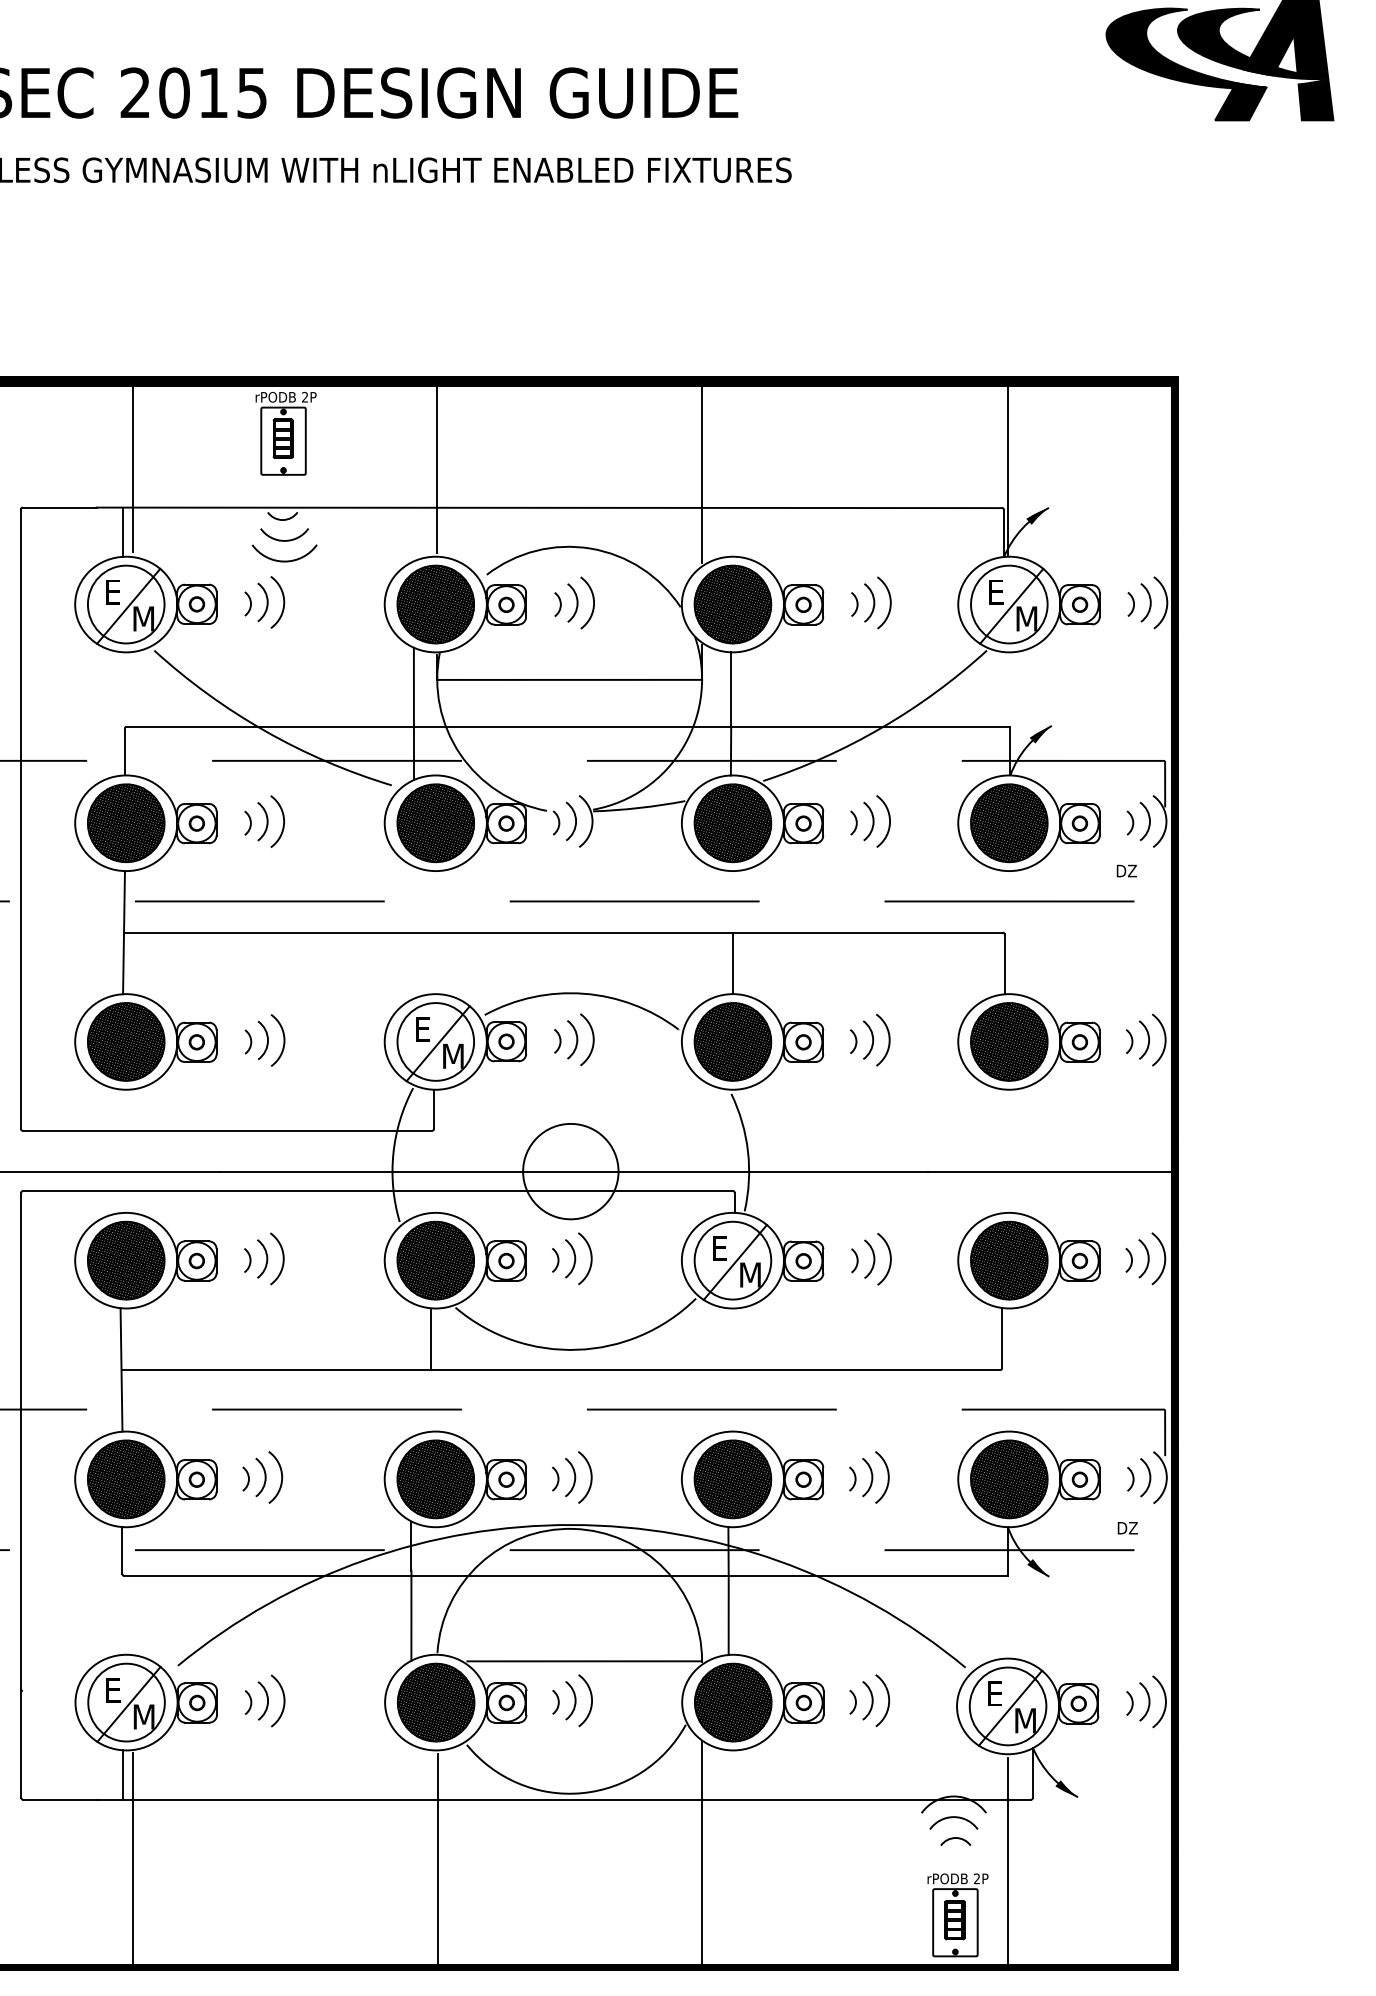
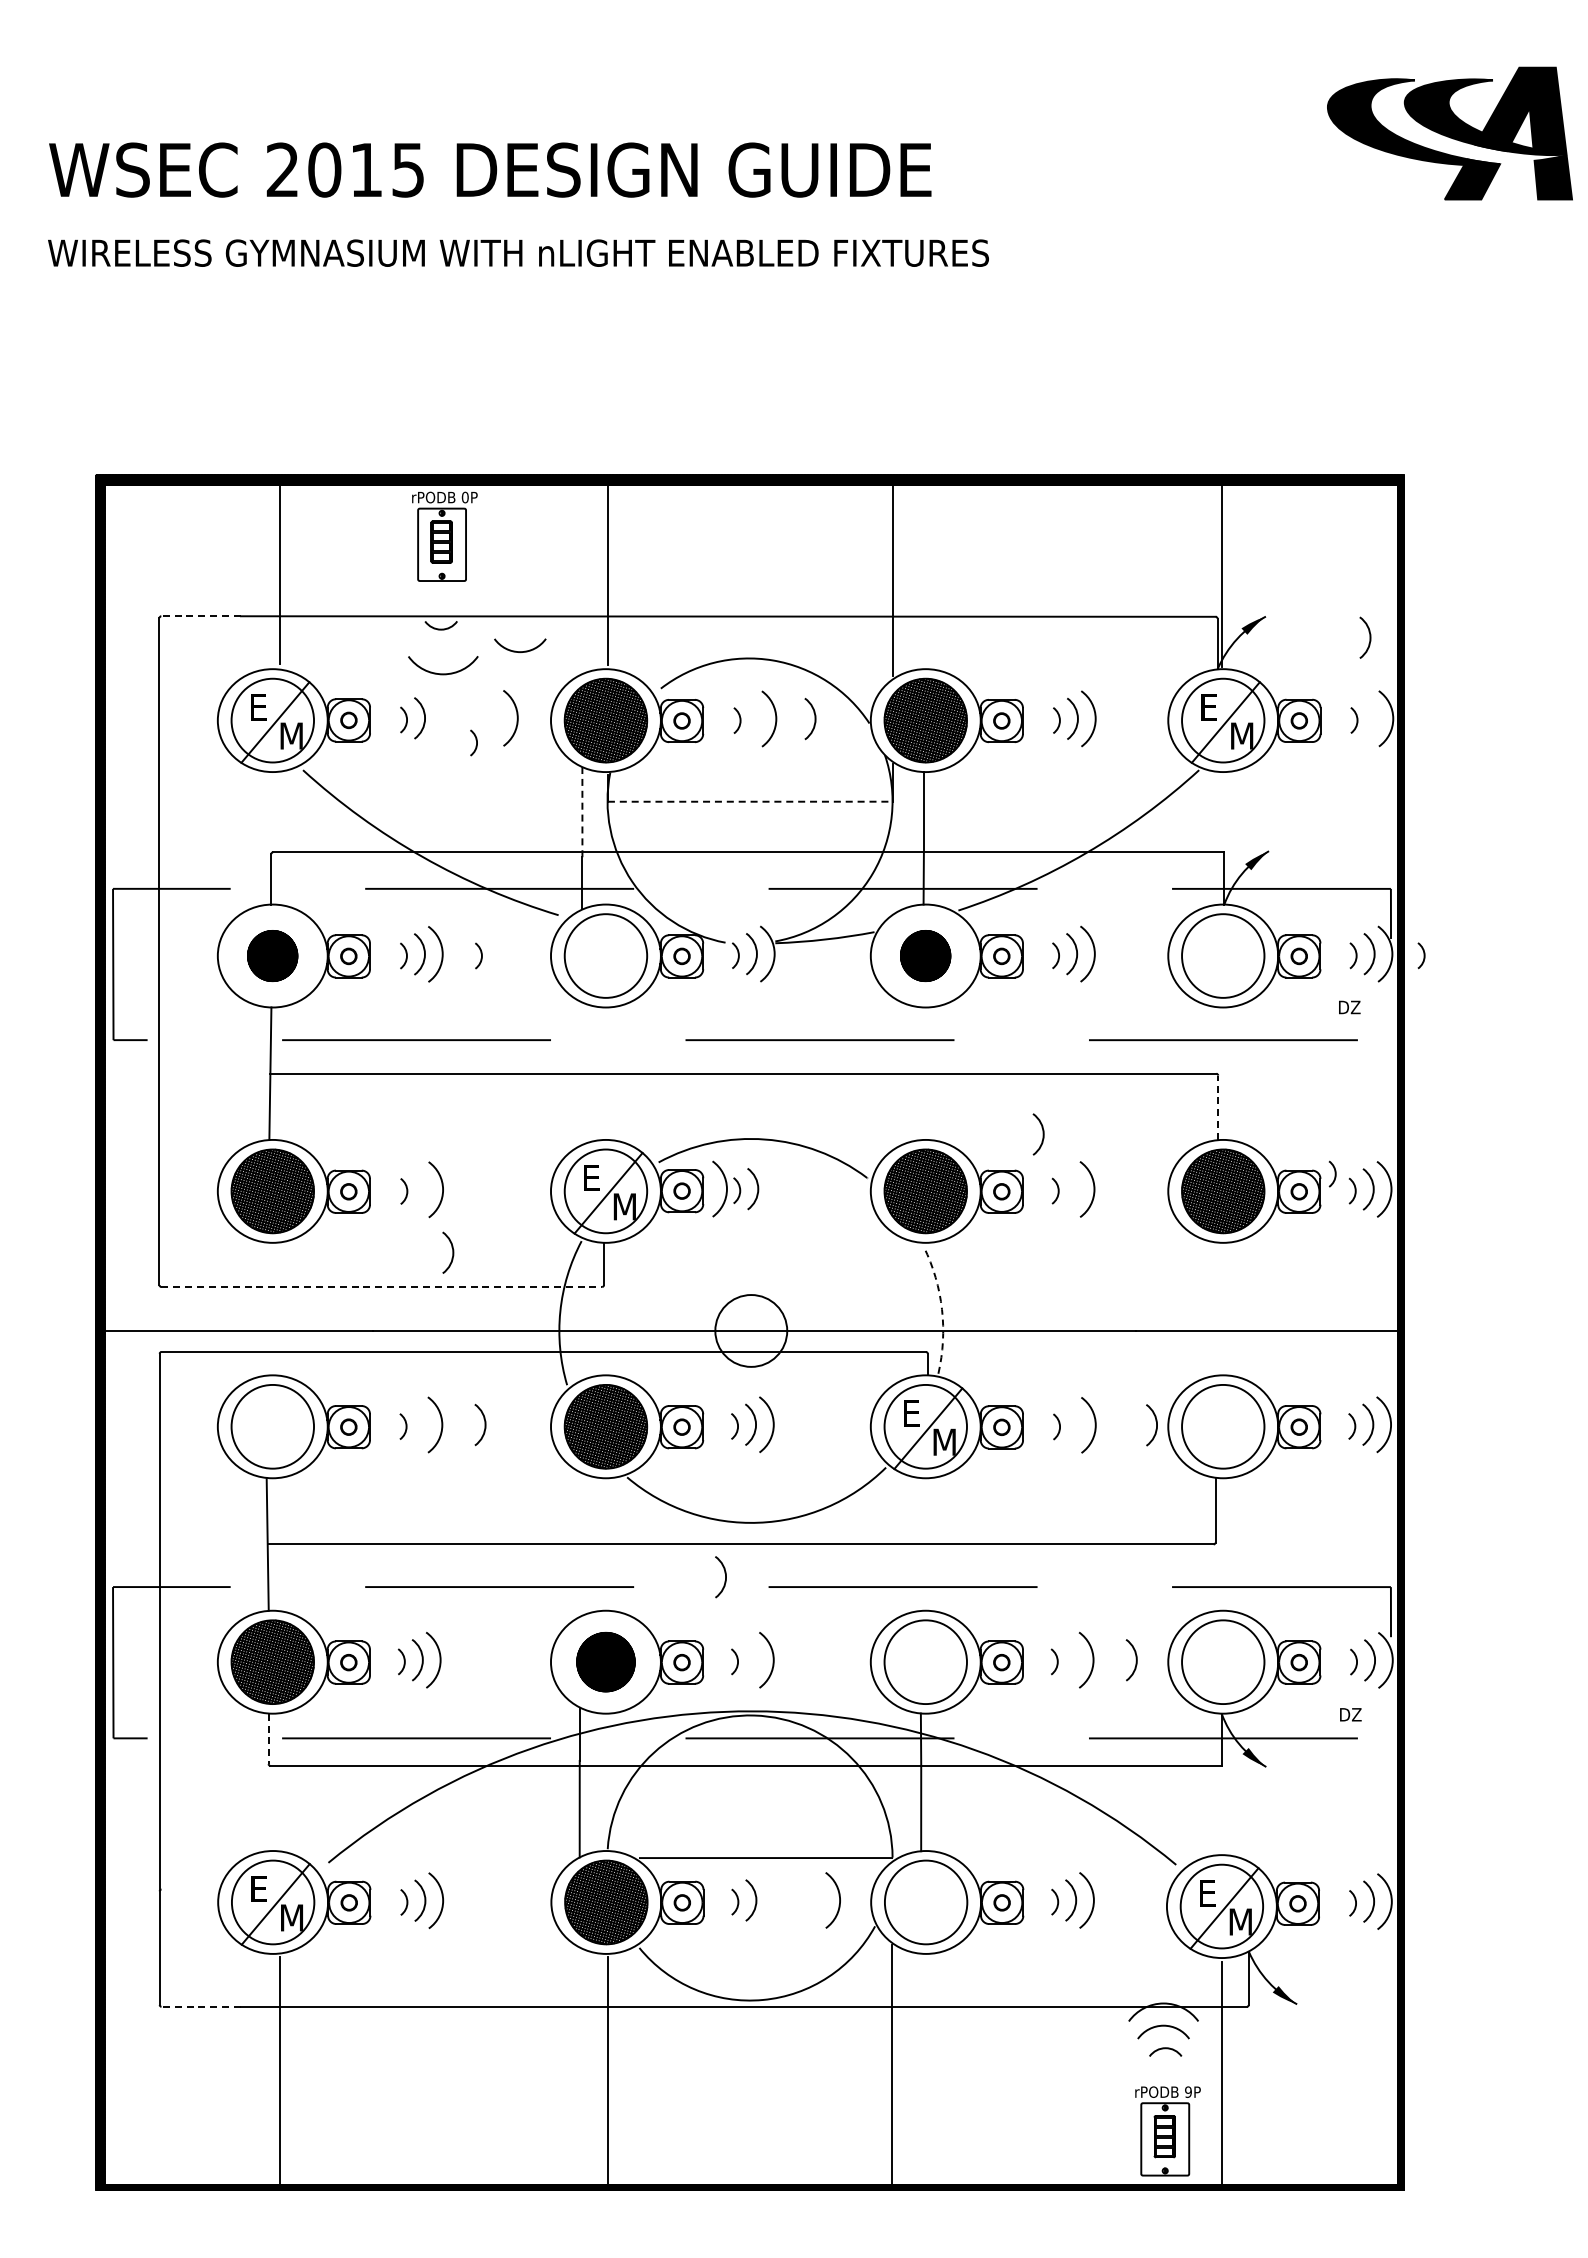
text: (304, 397) -> (464, 497), 2P -> 0P
line: (60, 507) -> (201, 616), solid -> dashed
line: (122, 531) -> (268, 642), removed
arc: (284, 540) -> (520, 651), moved
arc: (282, 602) -> (516, 718), moved
arc: (1149, 602) -> (1369, 637), moved
arc: (576, 603) -> (814, 719), moved
arc: (314, 623) -> (475, 740), added
line: (570, 679) -> (750, 801), solid -> dashed
line: (413, 688) -> (582, 811), solid -> dashed
arc: (319, 820) -> (480, 953), added
part: (125, 822) -> (272, 955), size x0.6
hatch: (435, 822) -> (605, 955), removed
part: (732, 822) -> (925, 955), size x0.6
hatch: (1009, 822) -> (1223, 955), removed
arc: (1195, 822) -> (1423, 955), added
line: (732, 963) -> (925, 1106), removed
line: (1004, 964) -> (1218, 1107), solid -> dashed
arc: (1112, 1025) -> (1334, 1173), added
arc: (592, 1036) -> (725, 1185), moved
arc: (267, 1040) -> (452, 1252), moved
arc: (872, 1040) -> (1042, 1134), moved
line: (228, 1131) -> (382, 1287), solid -> dashed
arc: (748, 1151) -> (942, 1309), solid -> dashed
circle: (570, 1171) -> (750, 1330), size x0.7
arc: (266, 1259) -> (484, 1425), moved
arc: (873, 1259) -> (1156, 1425), moved
hatch: (125, 1260) -> (272, 1426), removed
hatch: (1009, 1260) -> (1223, 1426), removed
line: (430, 1339) -> (600, 1511), removed
arc: (871, 1476) -> (1135, 1659), moved
arc: (574, 1477) -> (725, 1577), moved
part: (435, 1478) -> (605, 1661), size x0.7
hatch: (732, 1479) -> (925, 1662), removed
hatch: (1009, 1479) -> (1223, 1662), removed
line: (122, 1551) -> (268, 1739), solid -> dashed
arc: (591, 1700) -> (839, 1900), moved
hatch: (732, 1702) -> (925, 1902), removed
line: (123, 1774) -> (269, 1979), removed
line: (60, 1799) -> (201, 2006), solid -> dashed
text: (977, 1878) -> (1188, 2091), 2P -> 9P

